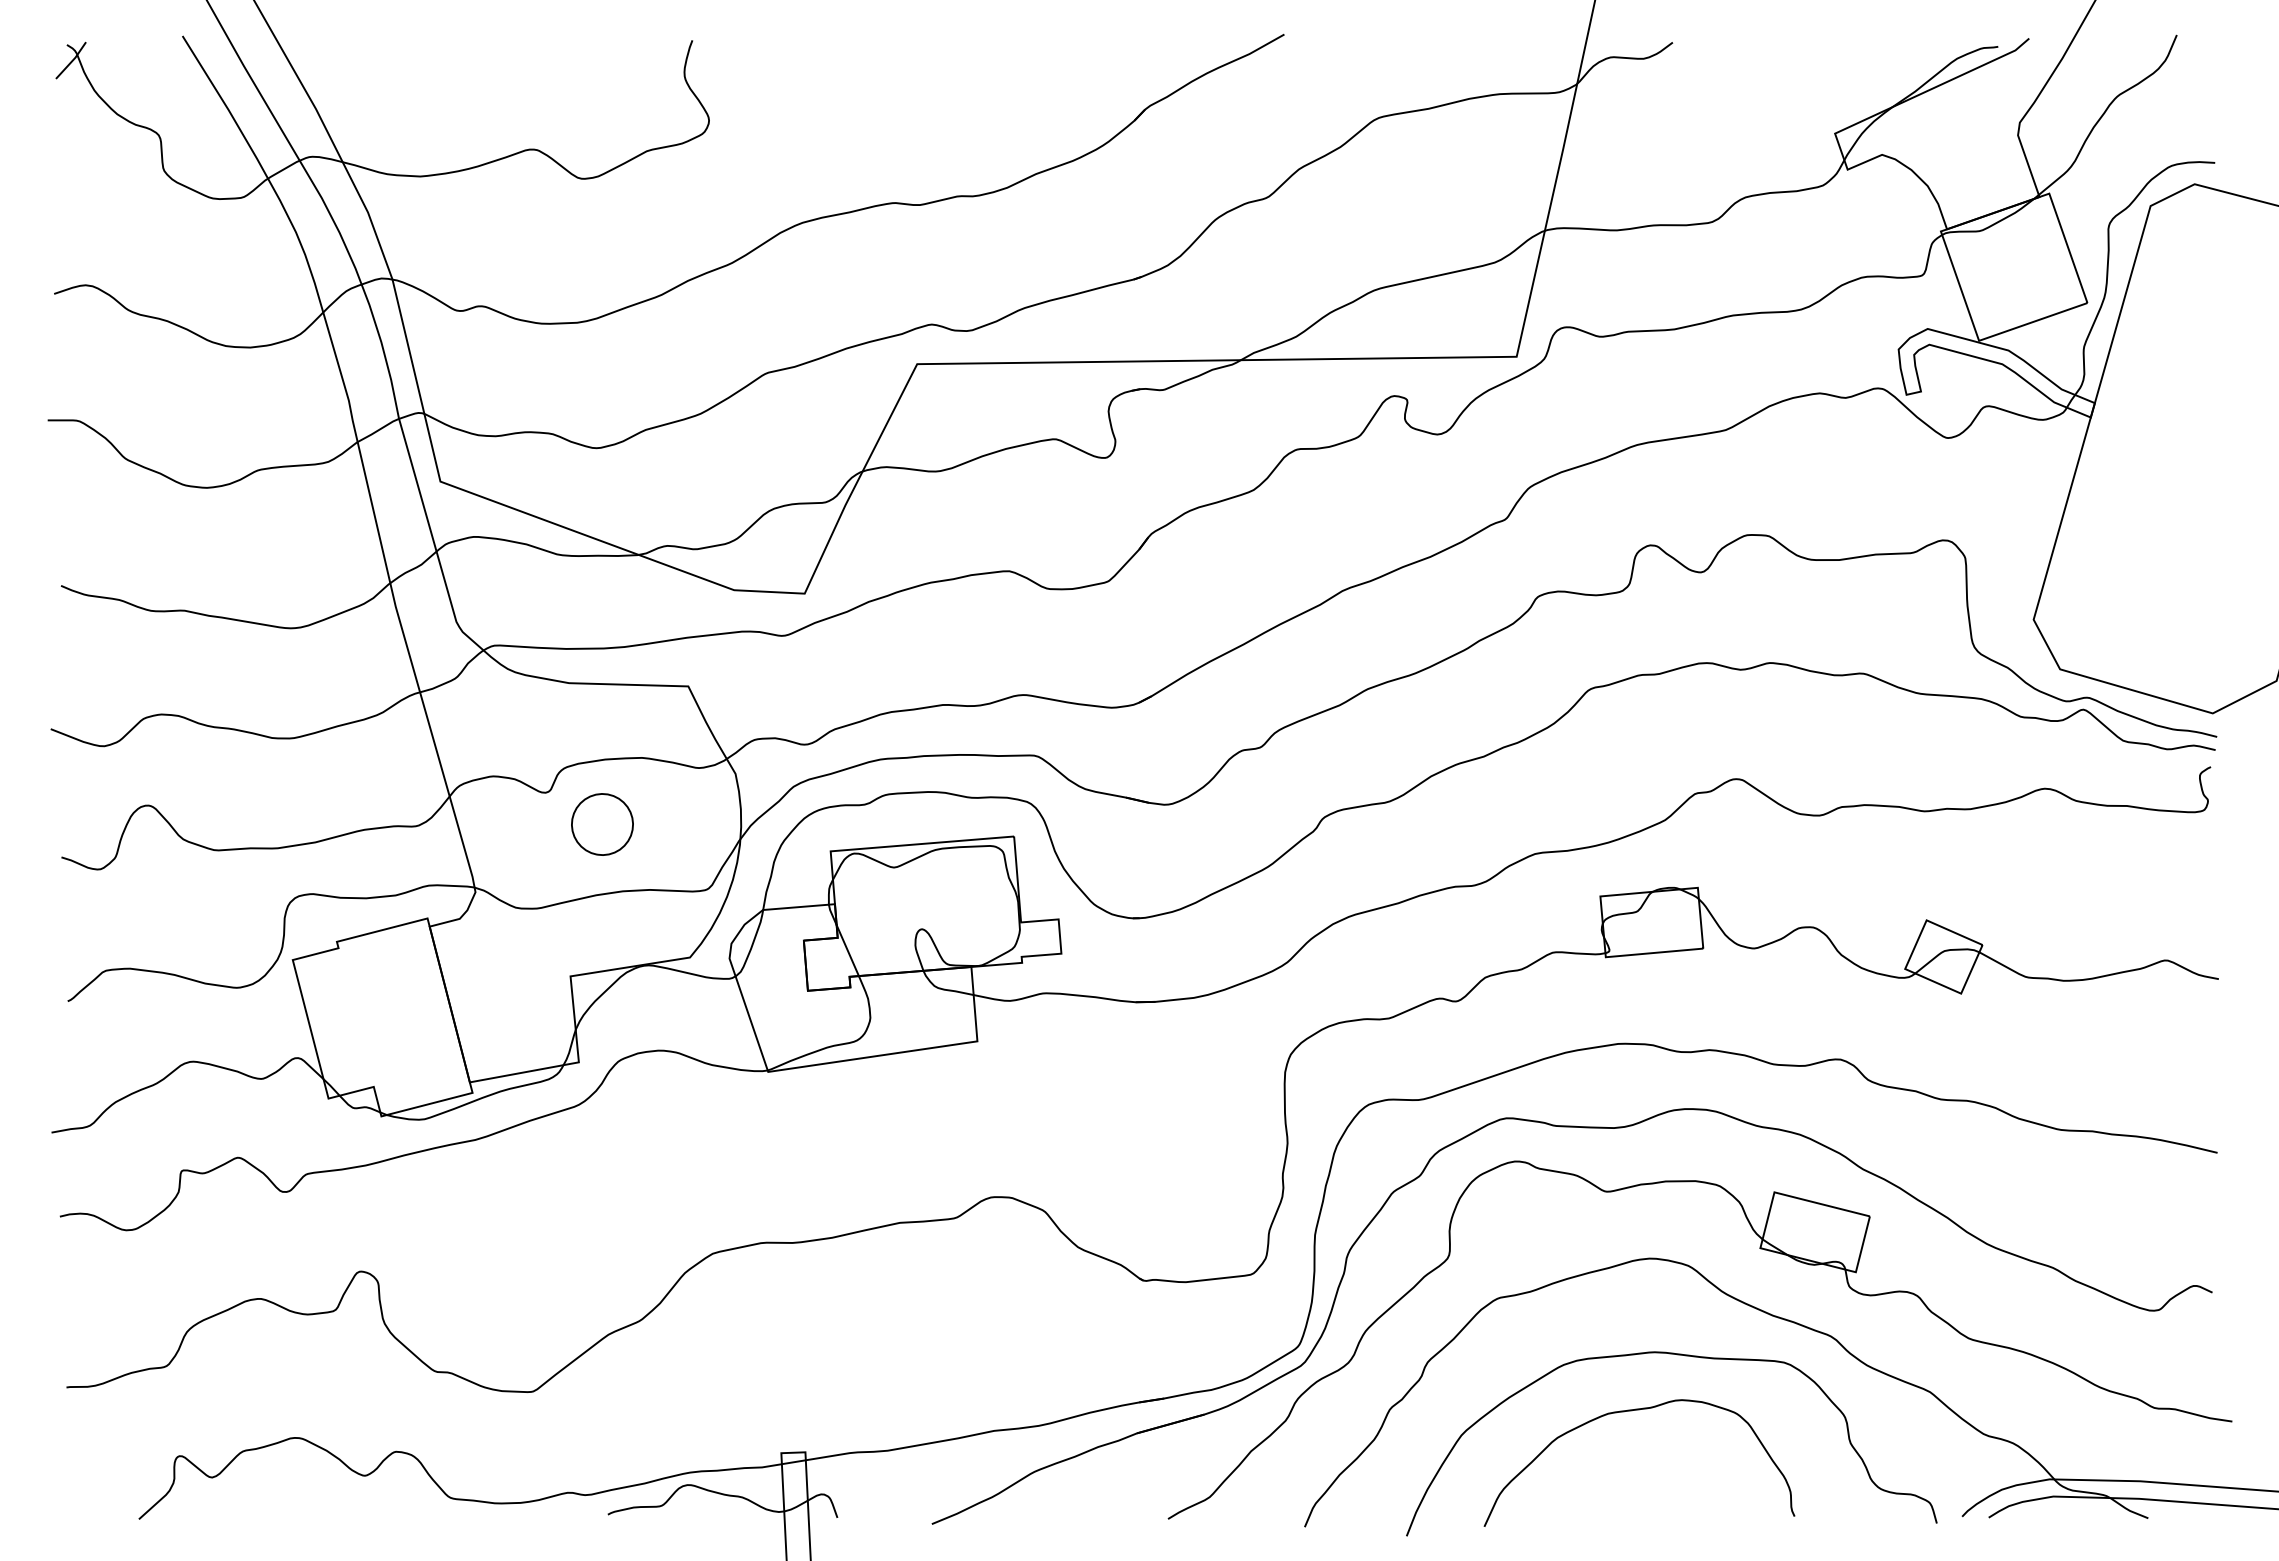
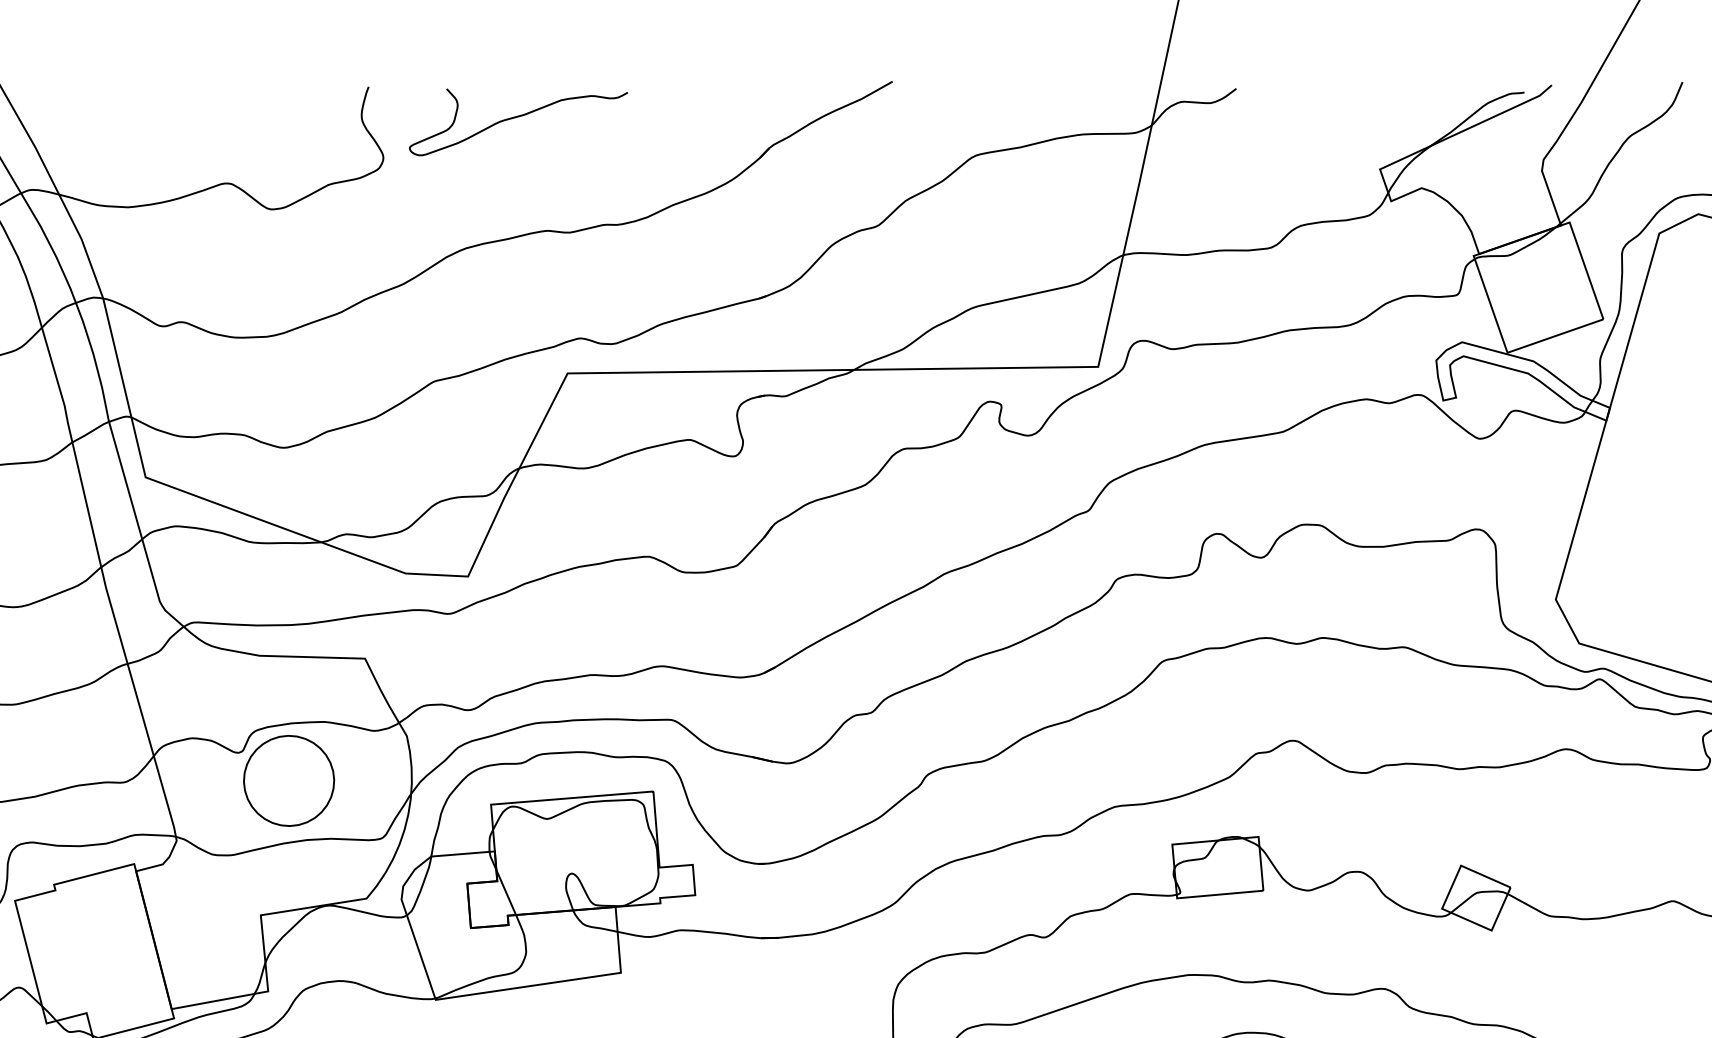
curve: (860, 75) -> (517, 117), added
part: (602, 824) -> (289, 780), size x1.67

